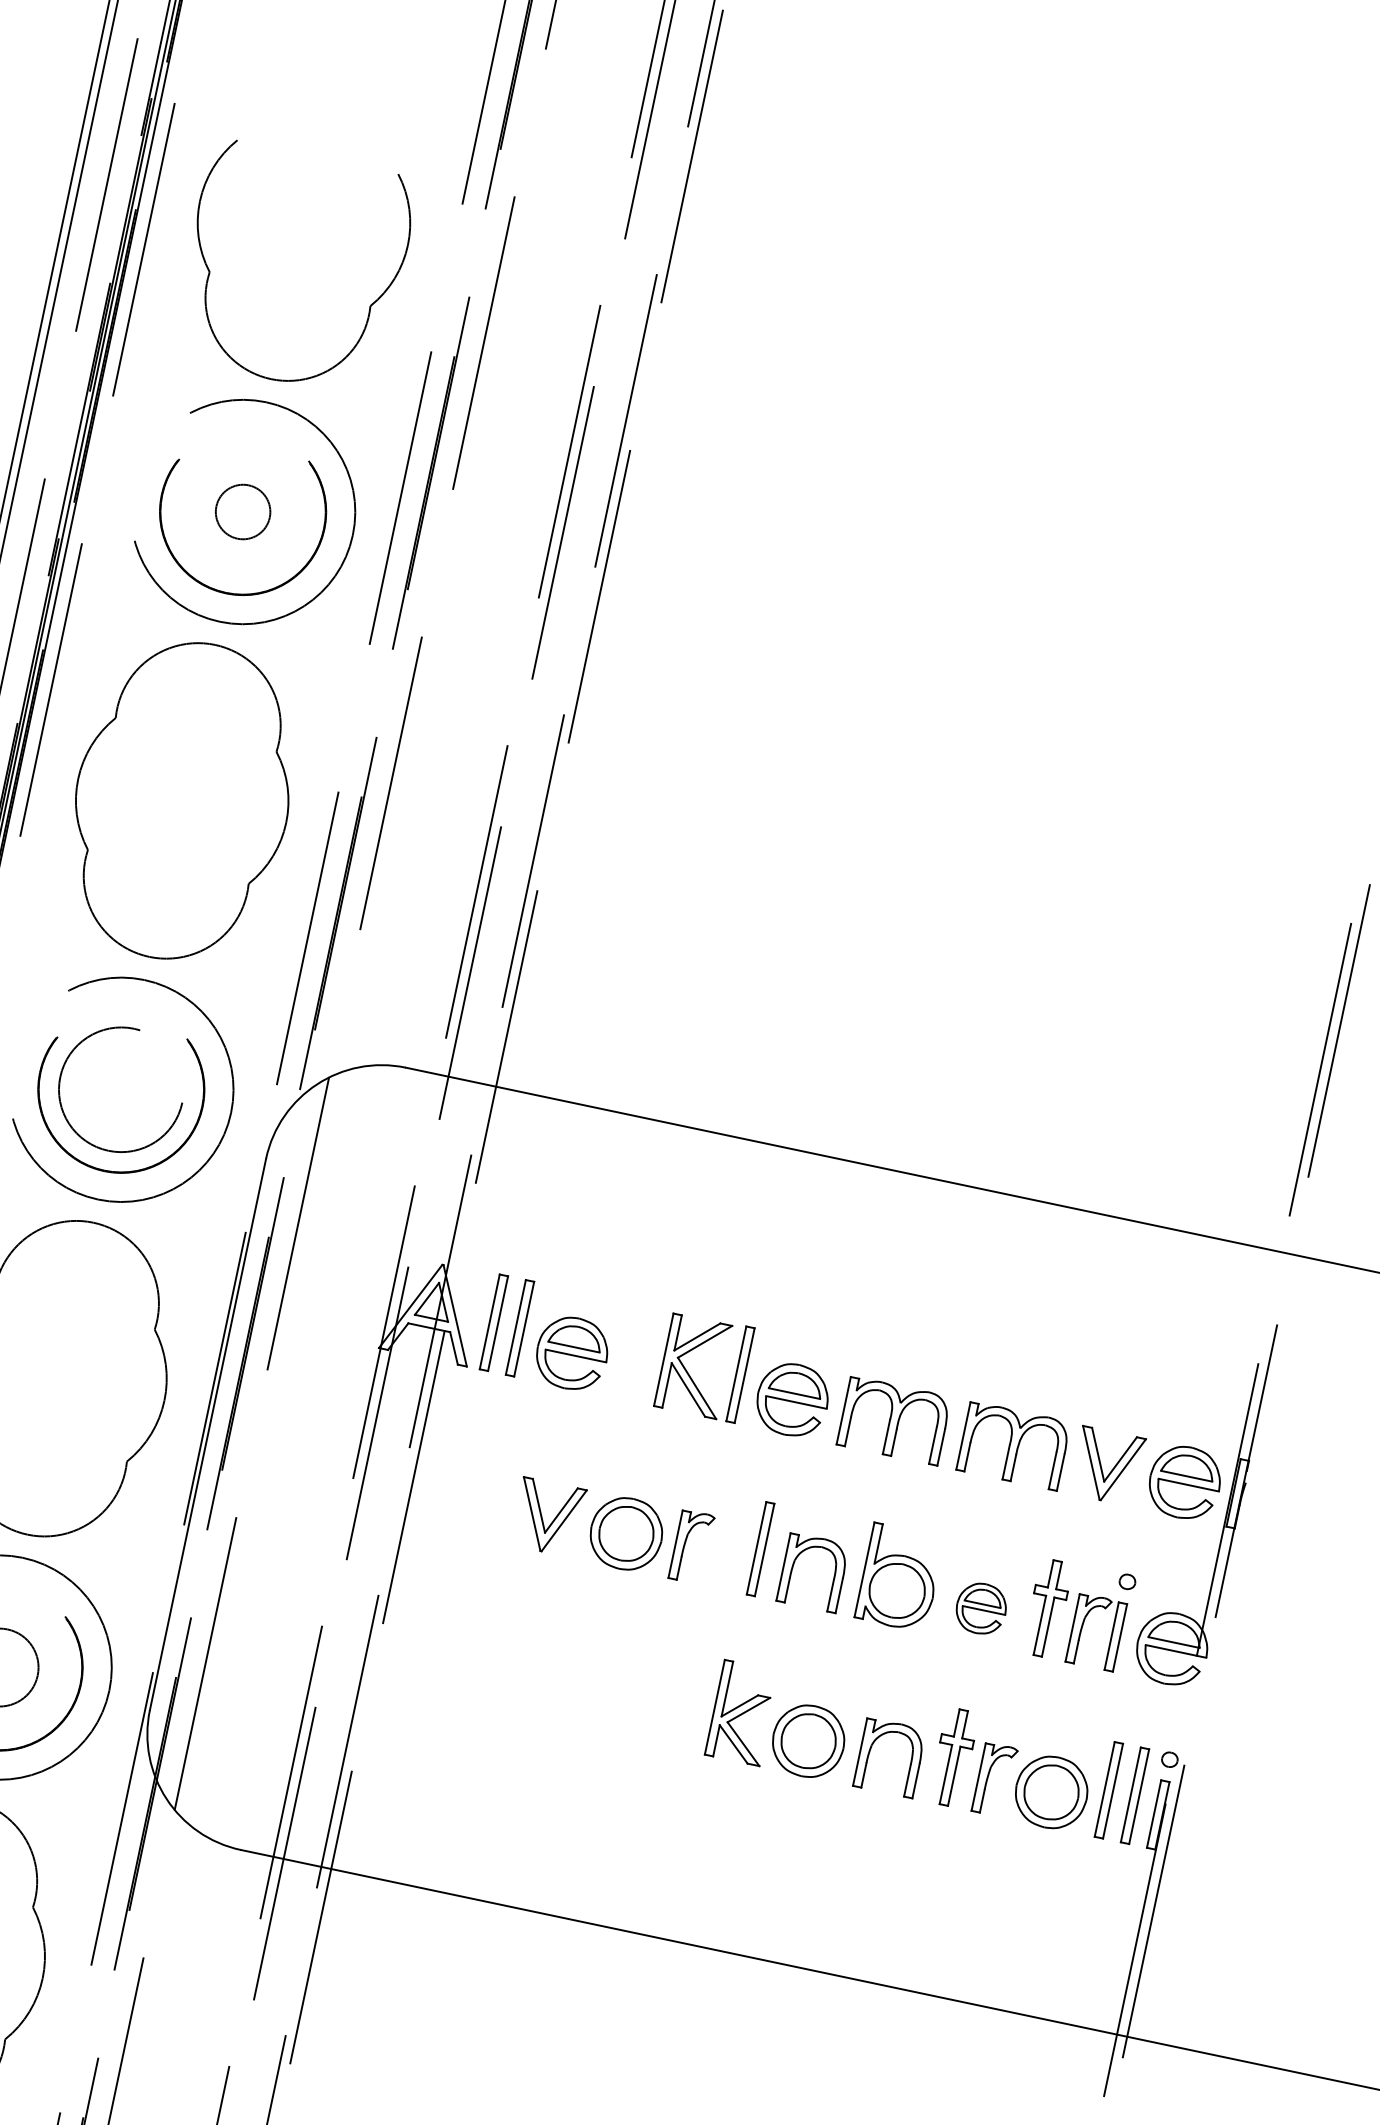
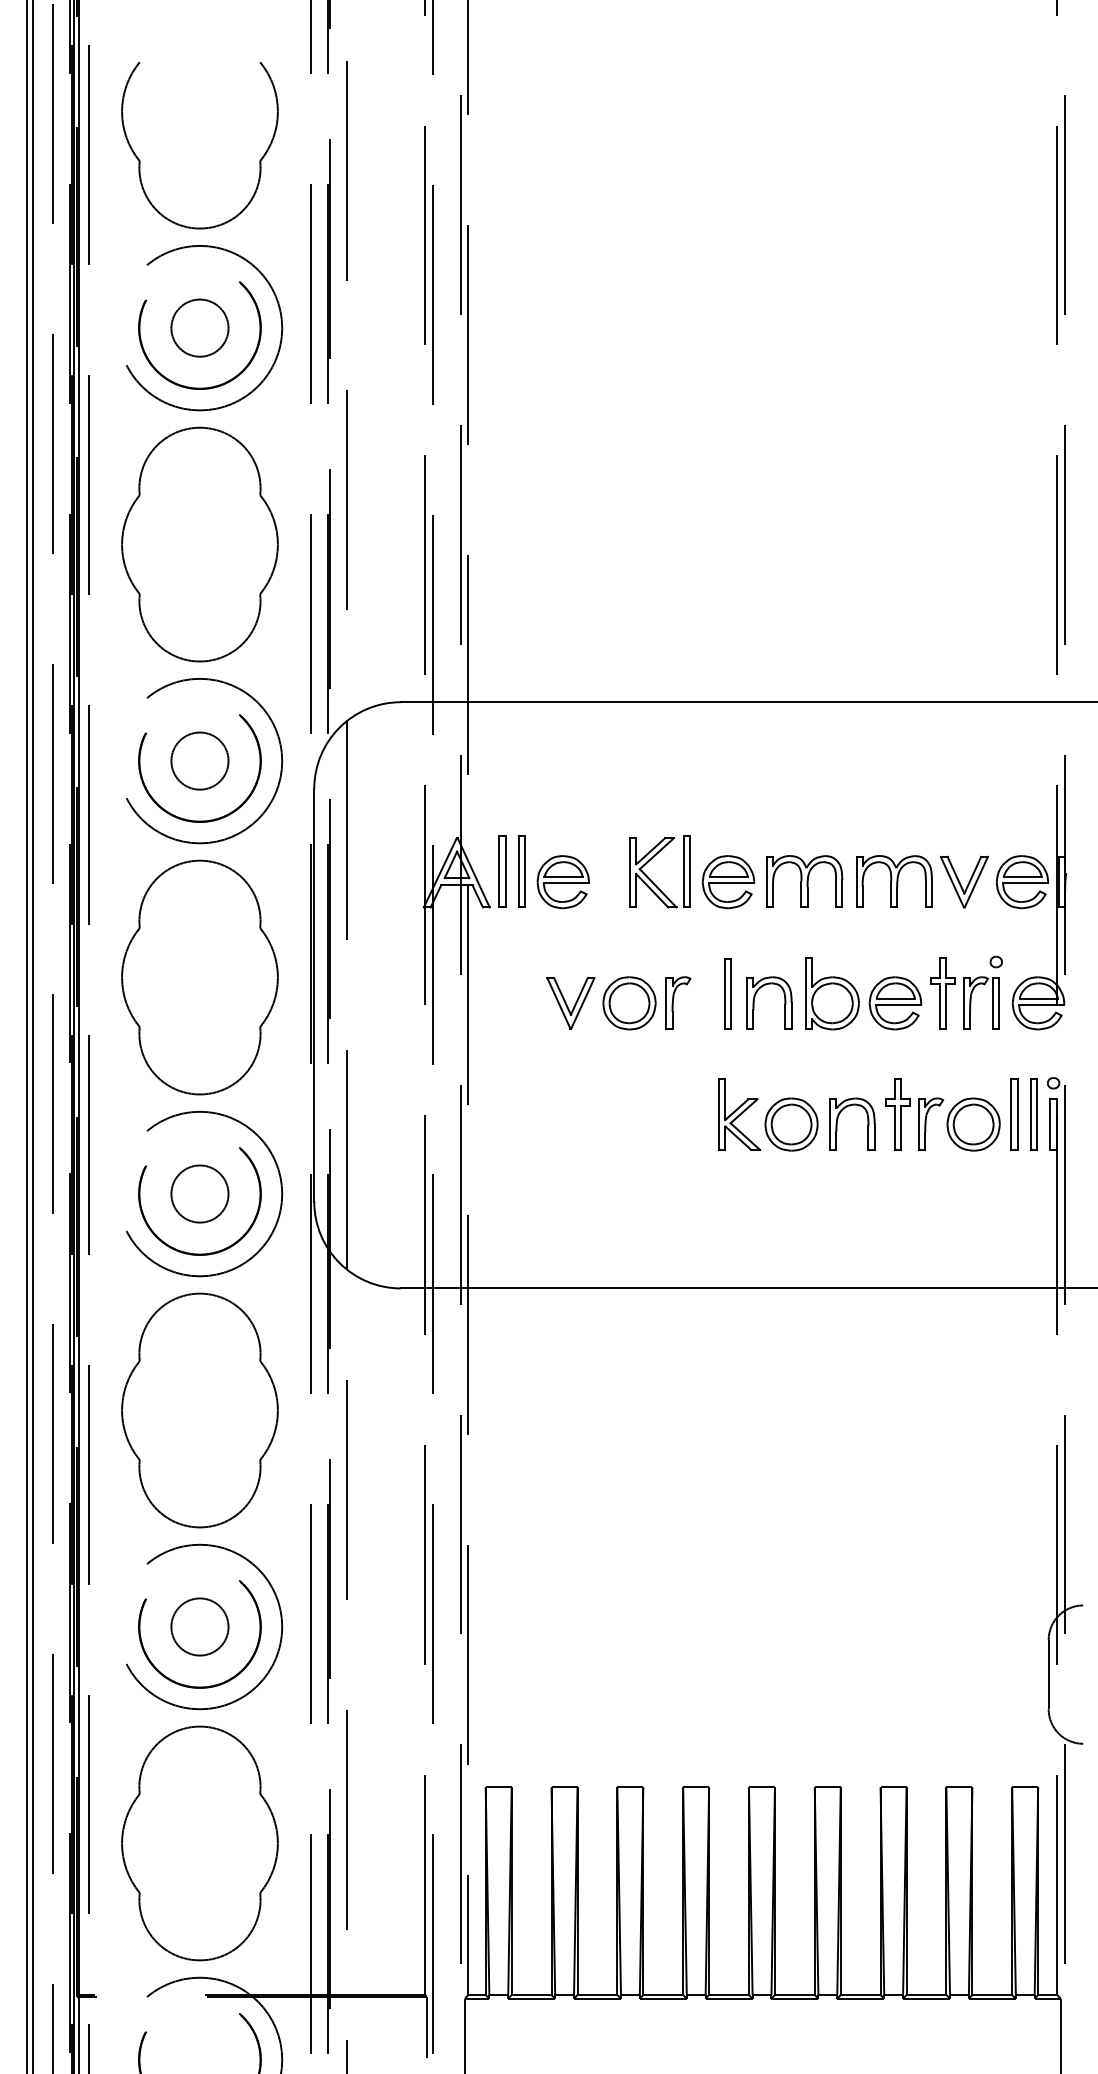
circle: (242, 511) -> (199, 327), size x1.43
circle: (120, 1088) -> (199, 760), size x0.62
part: (981, 1608) -> (895, 1003), size x1.43

